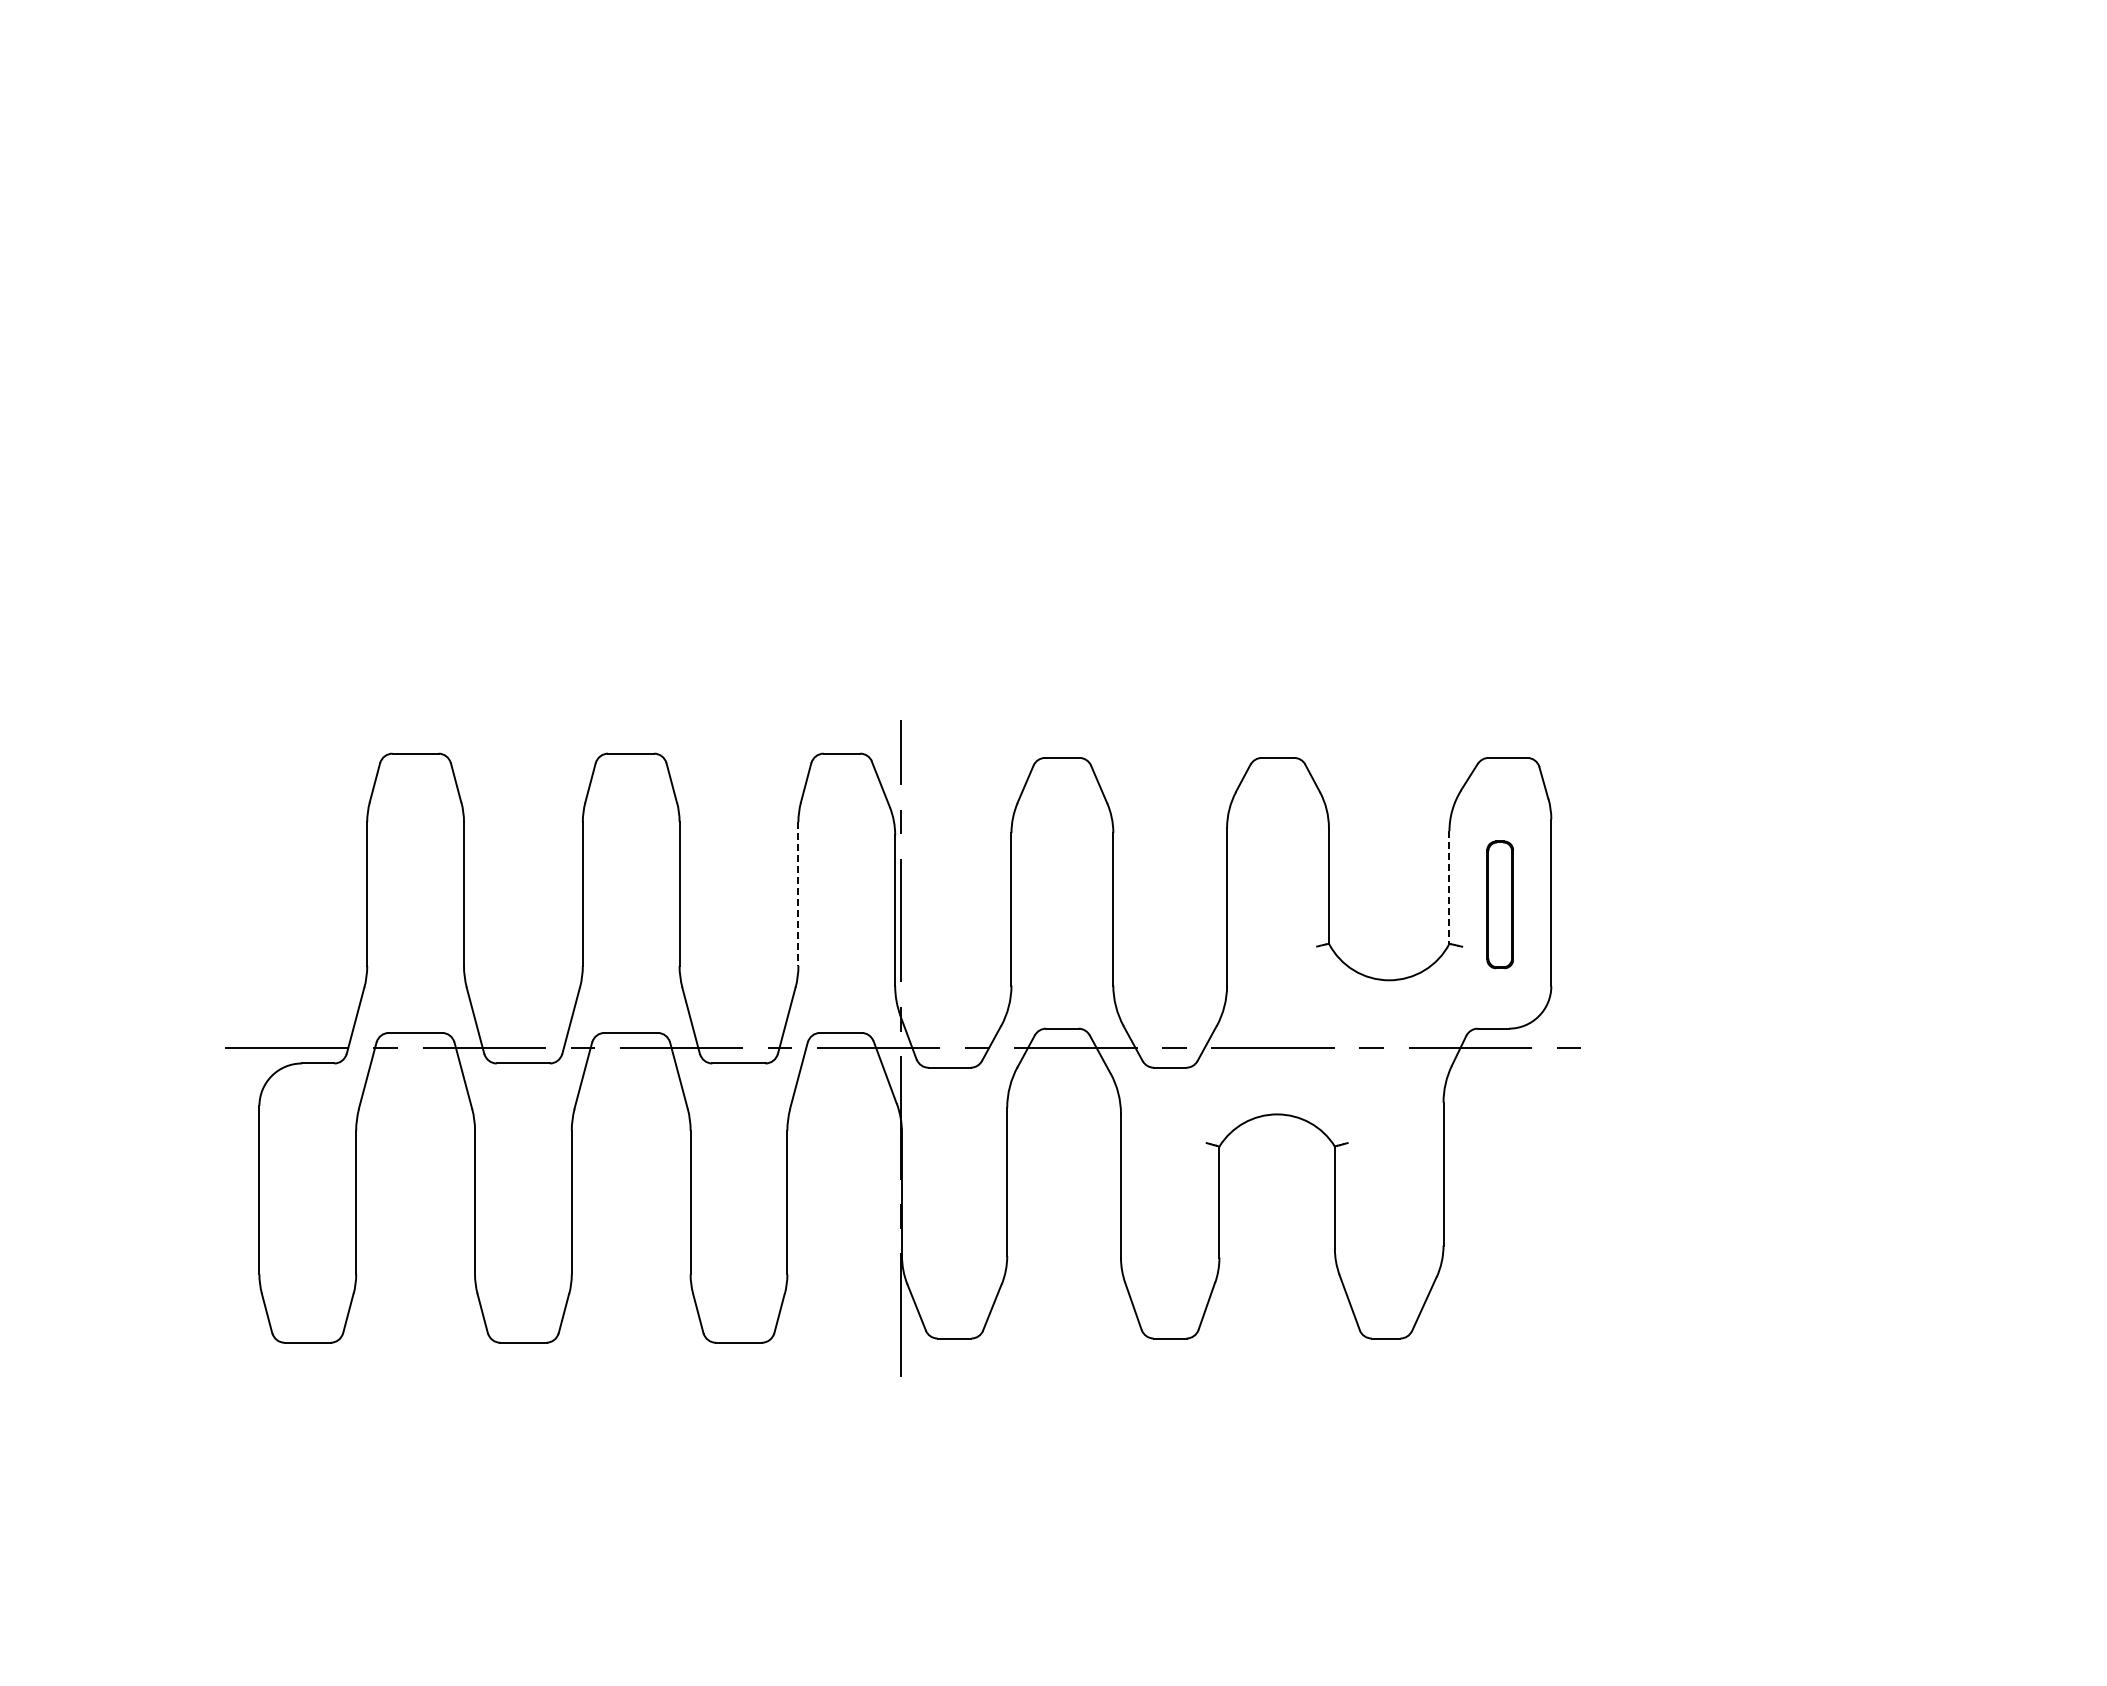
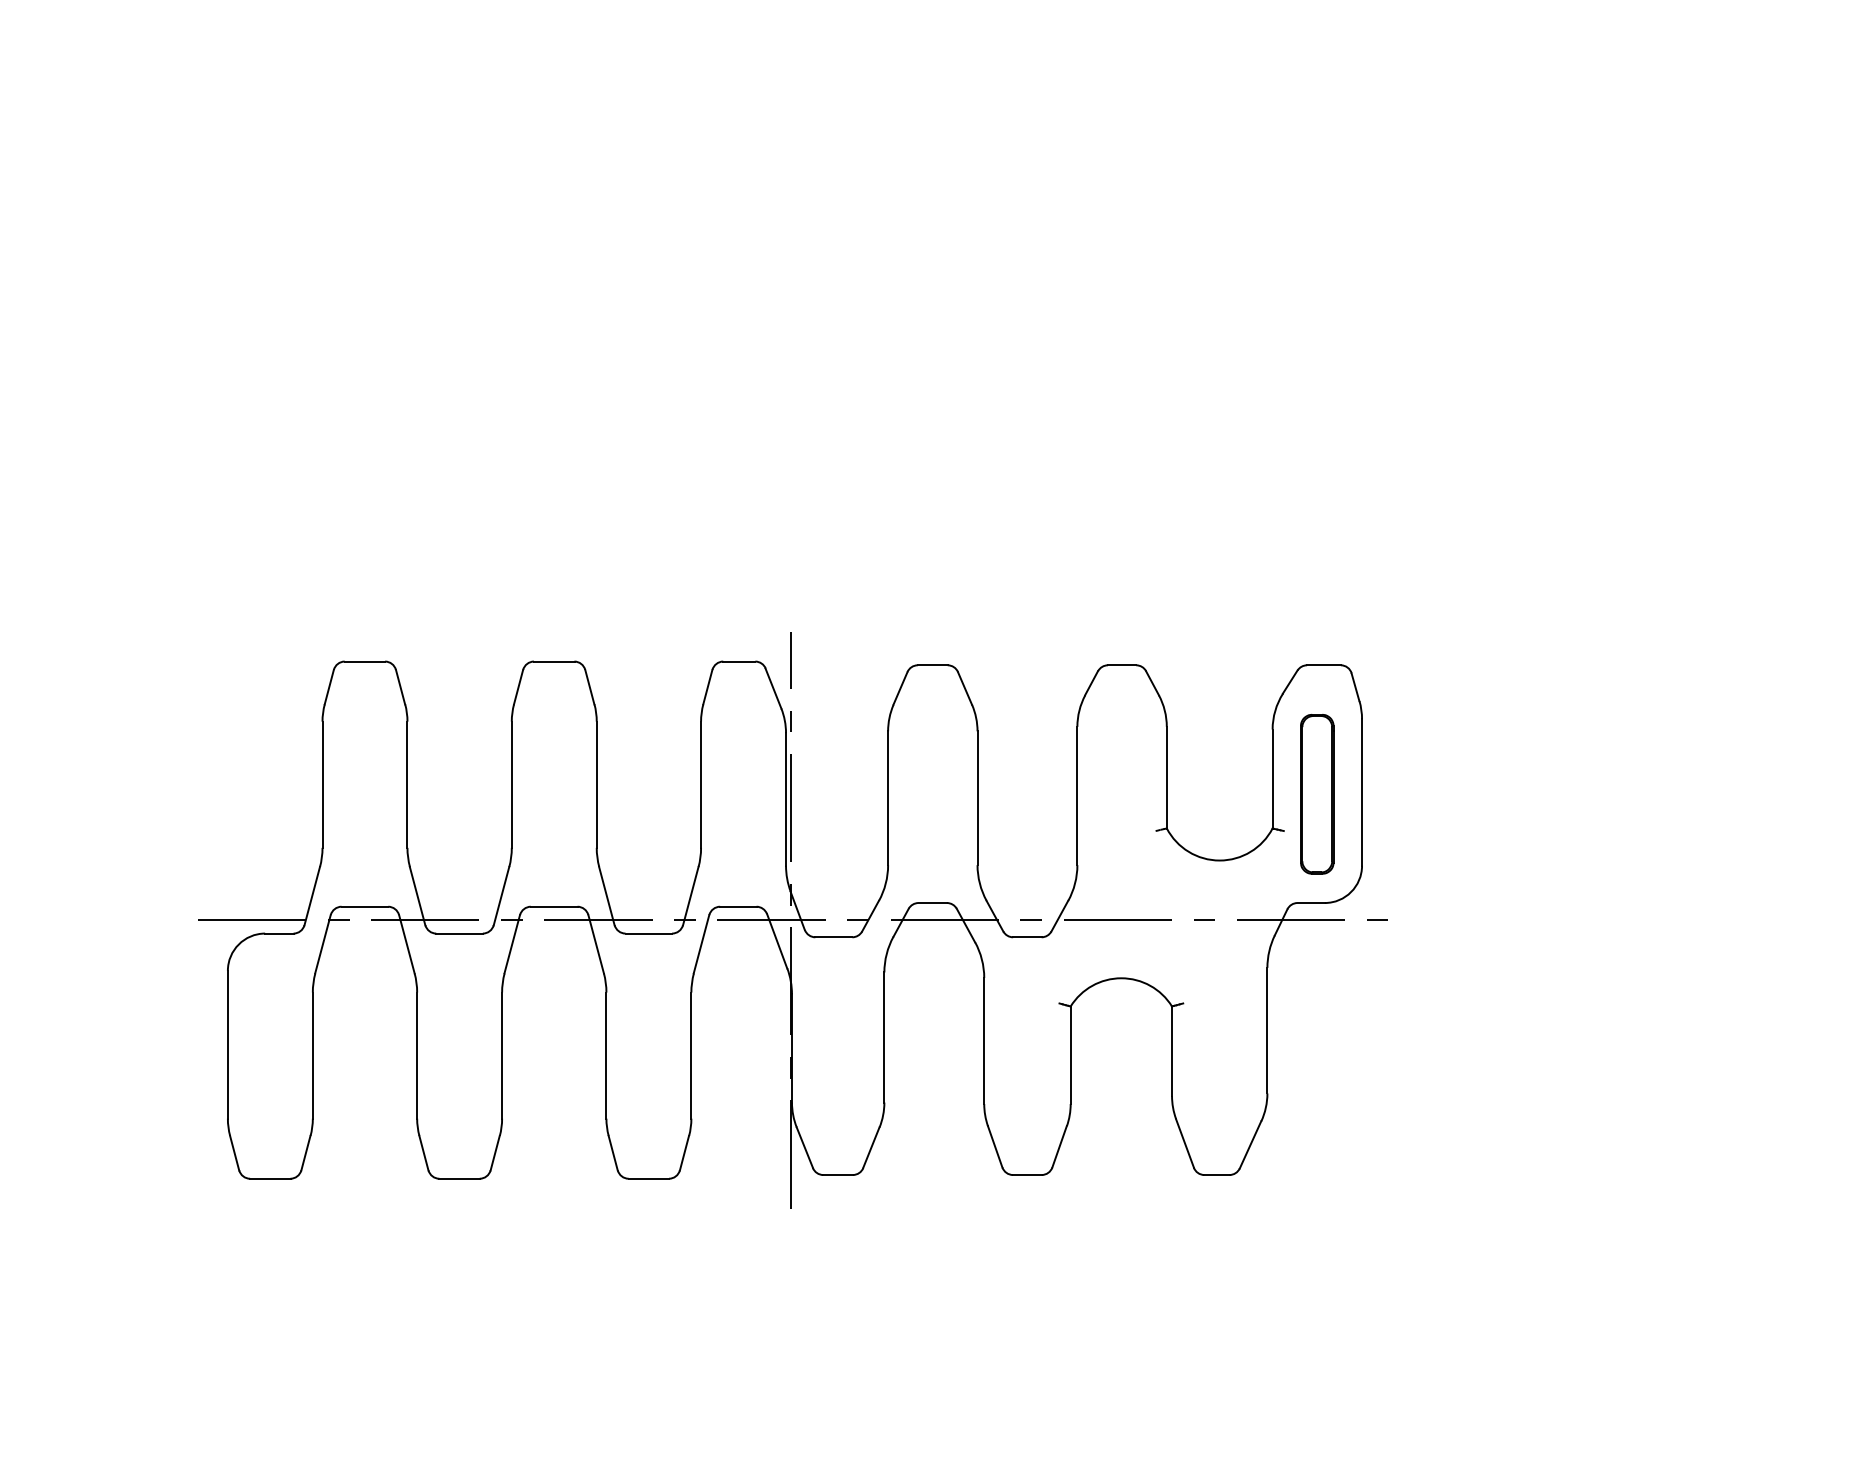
line: (1449, 887) -> (1272, 779), dashed -> solid
line: (798, 893) -> (701, 784), dashed -> solid
part: (1499, 904) -> (1316, 793), size x1.43

